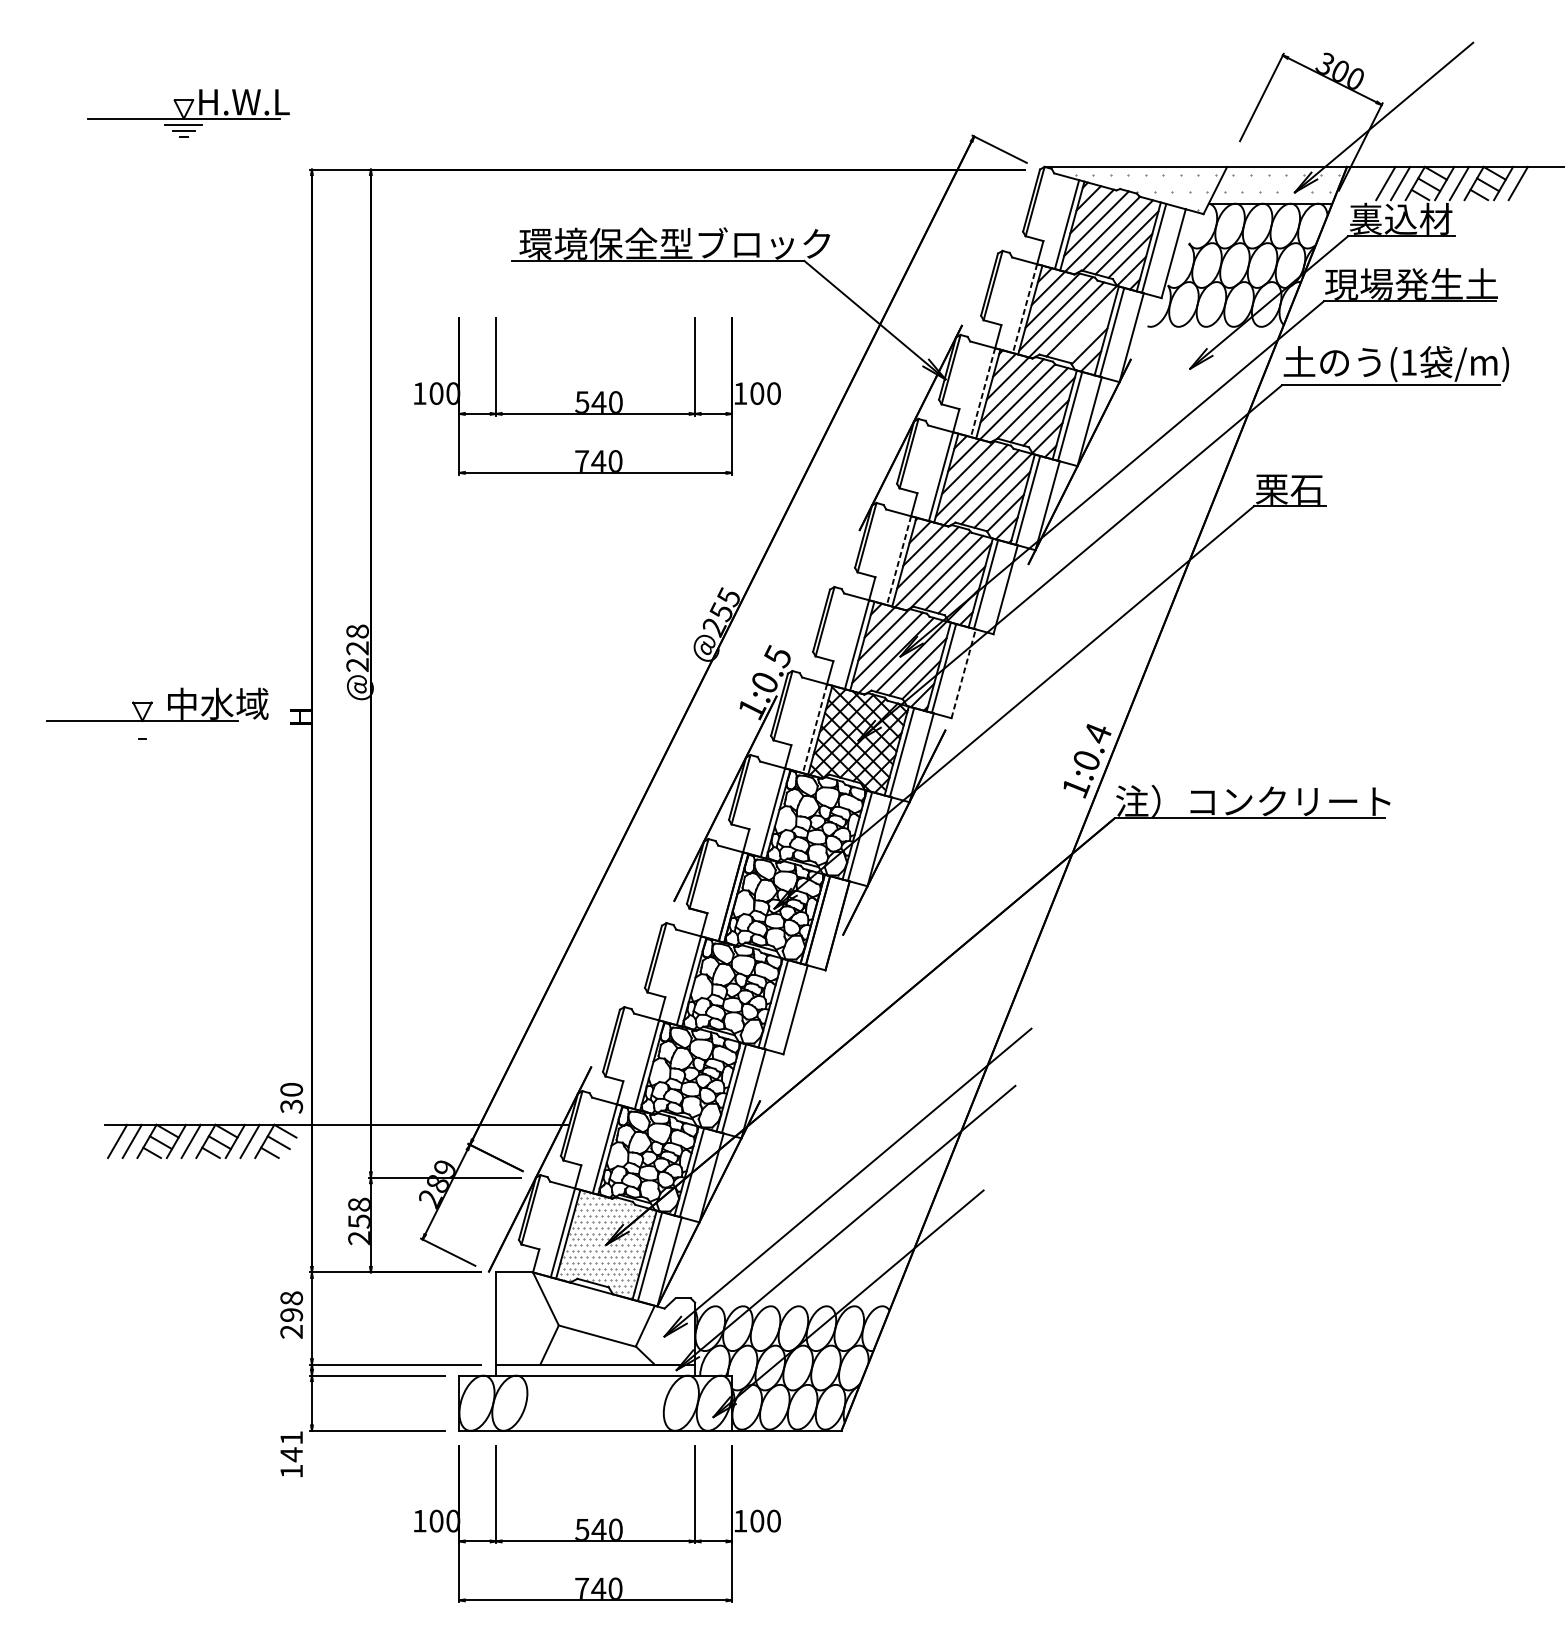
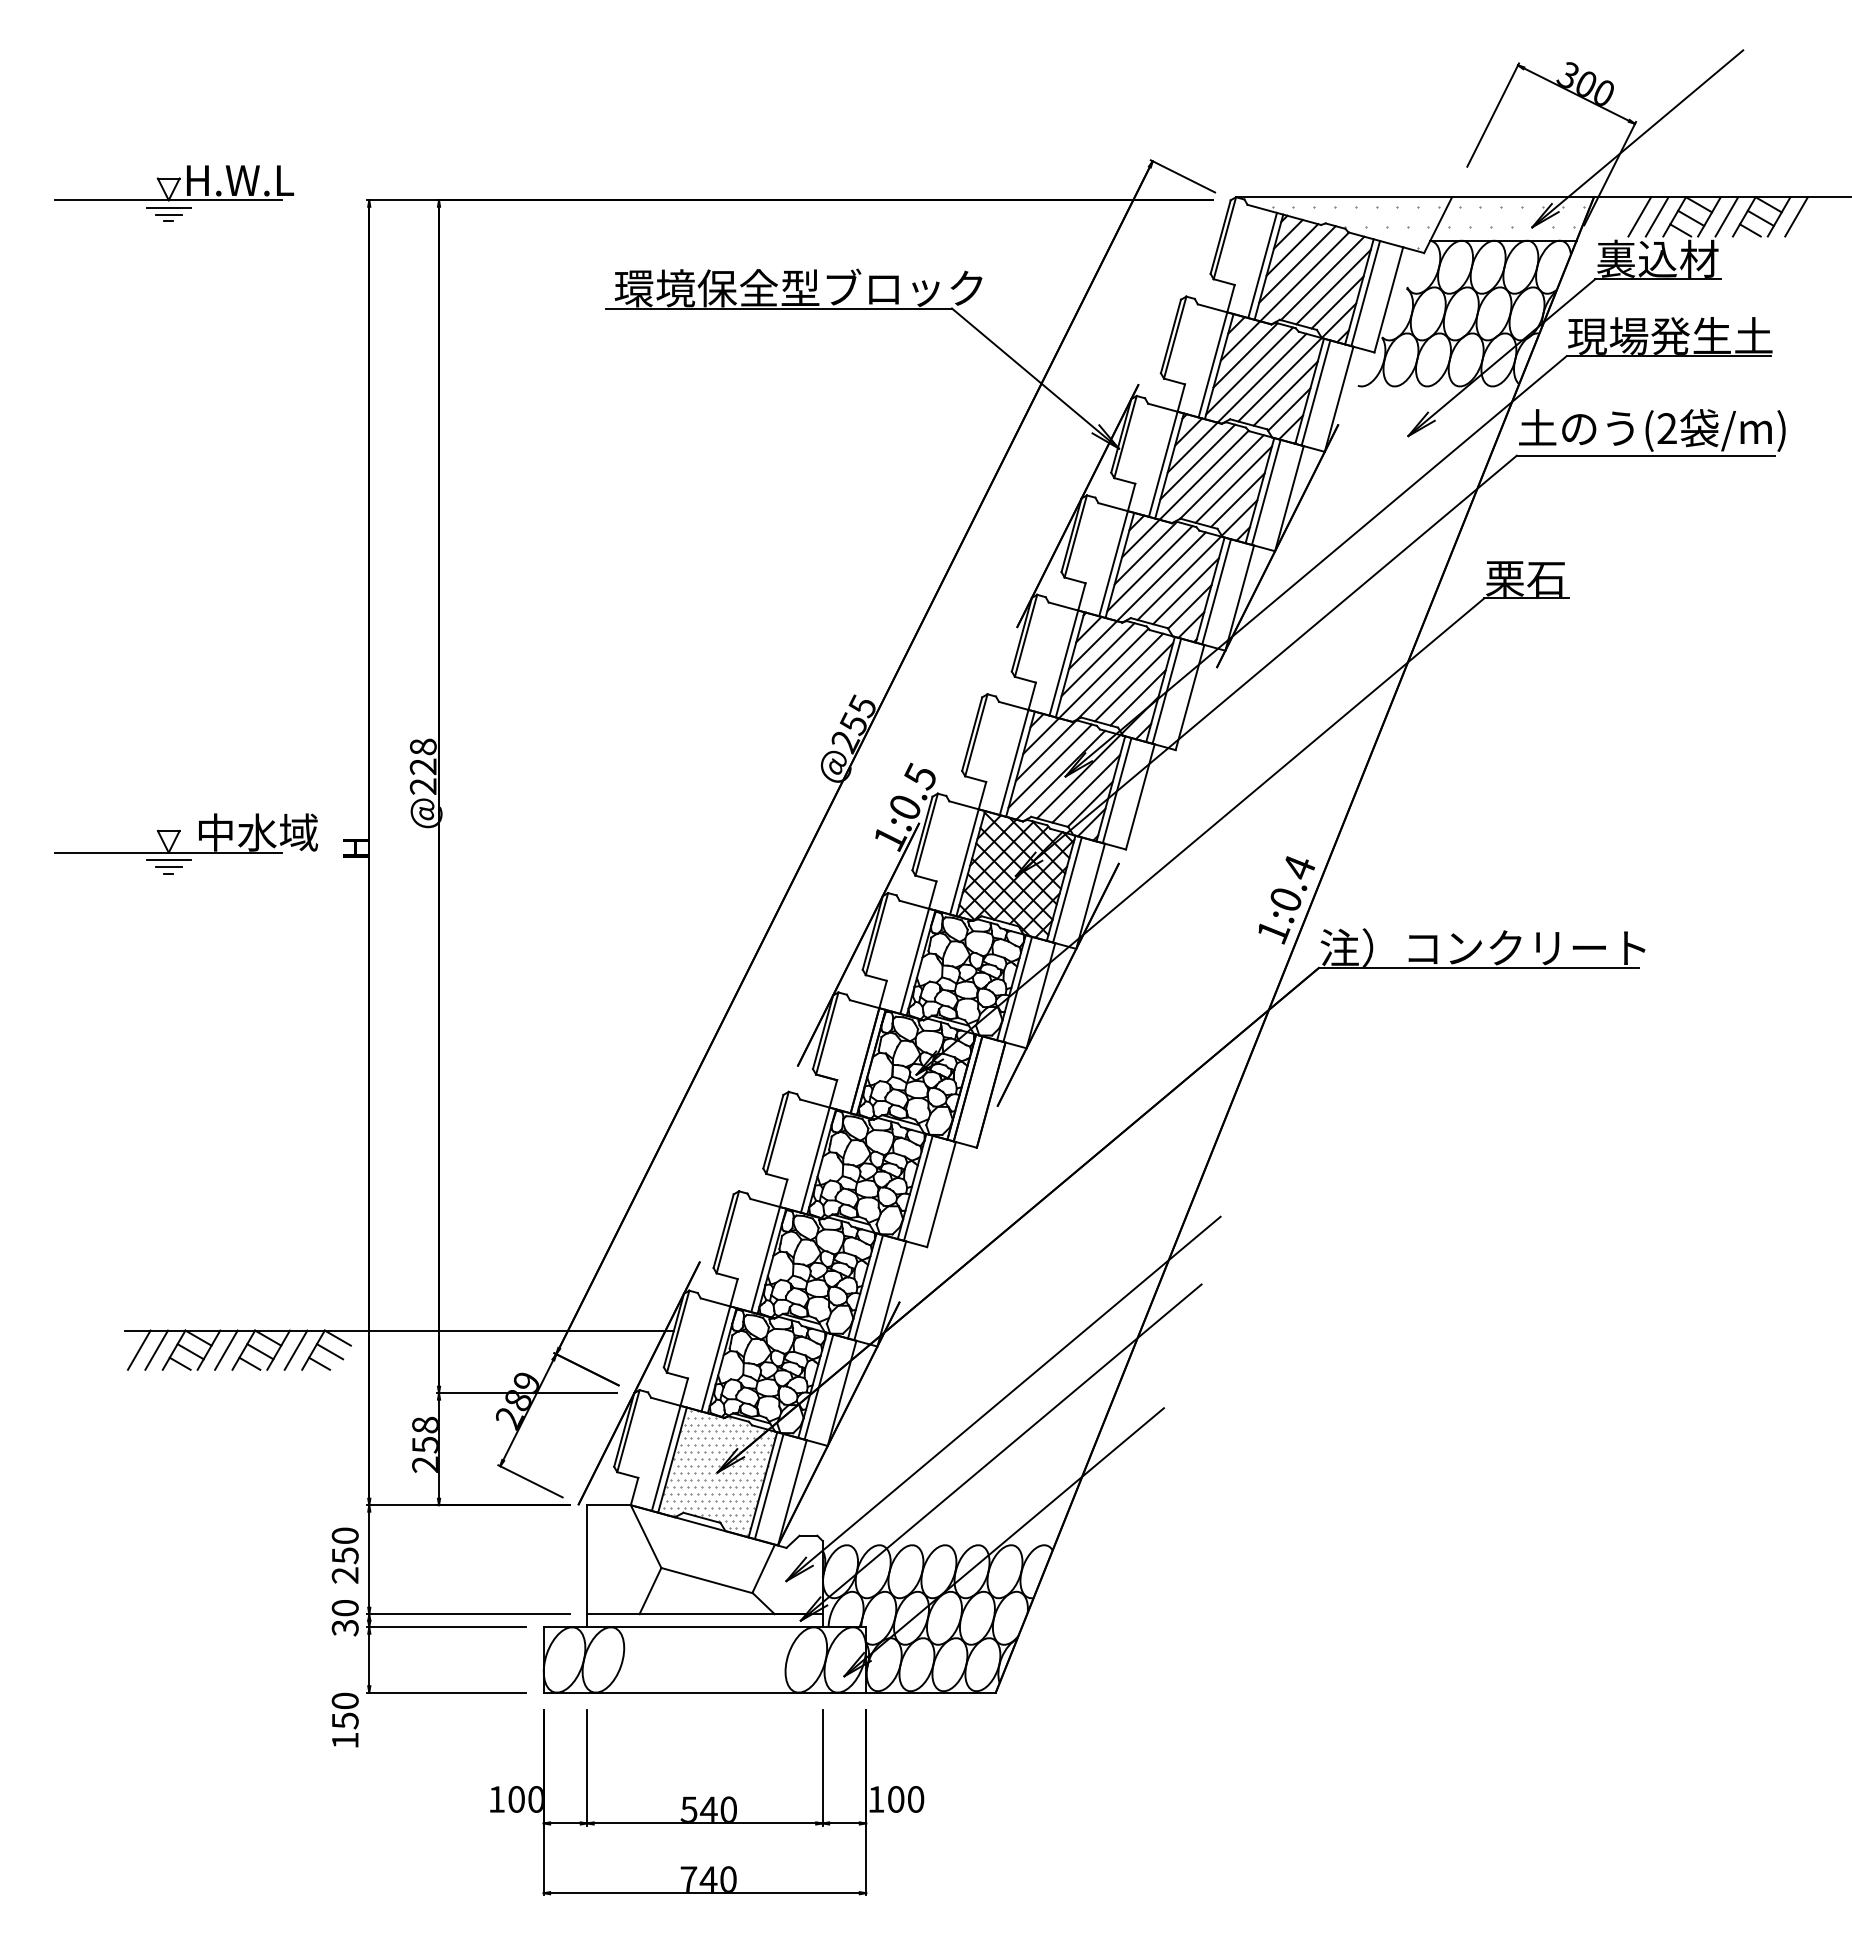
part: (188, 113) -> (174, 193), moved
line: (1024, 309) -> (1212, 365), dashed -> solid
line: (1086, 332) -> (1285, 393), added
text: (1408, 362) -> (1666, 428), (1 -> (2
line: (983, 392) -> (1163, 464), dashed -> solid
part: (597, 396) -> (707, 468), removed
line: (898, 561) -> (1063, 663), dashed -> solid
line: (963, 673) -> (1140, 796), dashed -> solid
line: (142, 727) -> (168, 860), added
line: (815, 729) -> (964, 862), dashed -> solid
line: (142, 733) -> (168, 867), added
text: (291, 1098) -> (344, 1618), moved
text: (291, 1306) -> (344, 1545), 298 -> 250
text: (291, 1445) -> (344, 1710), 141 -> 150

